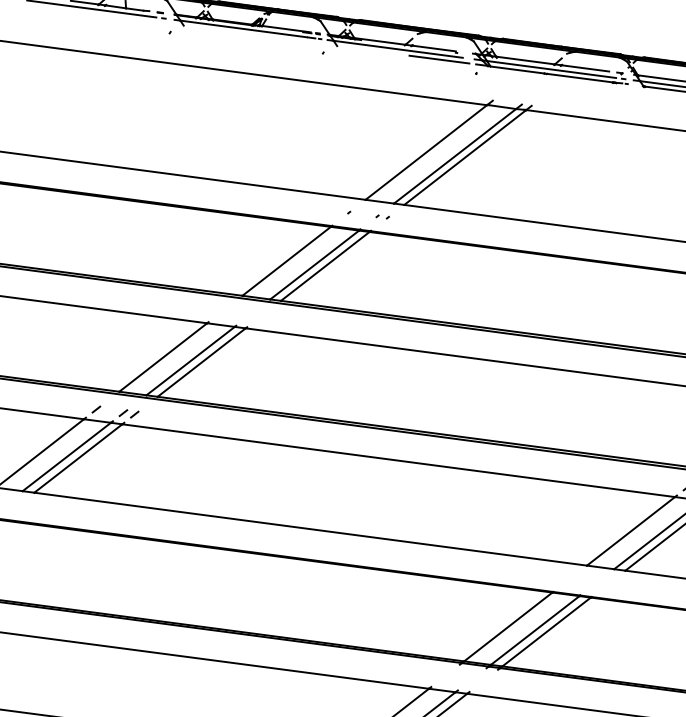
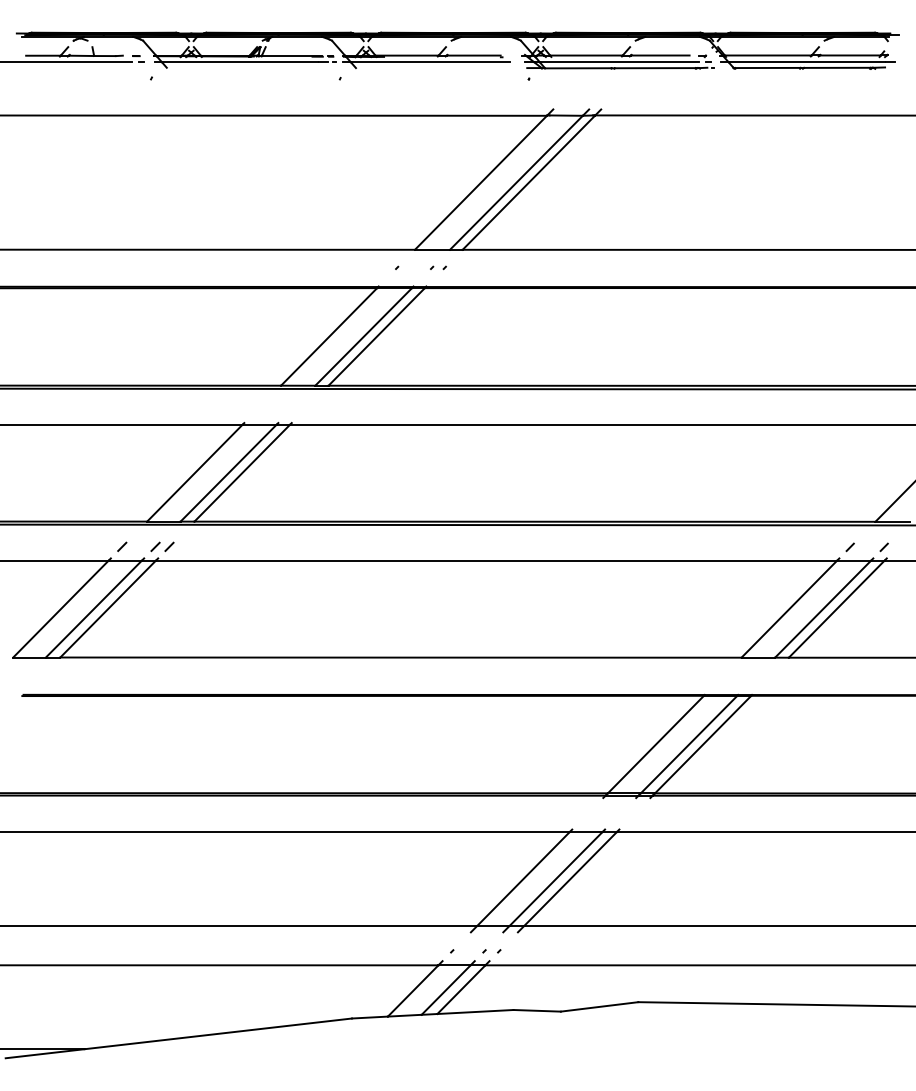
line: (438, 59) -> (481, 68), removed

